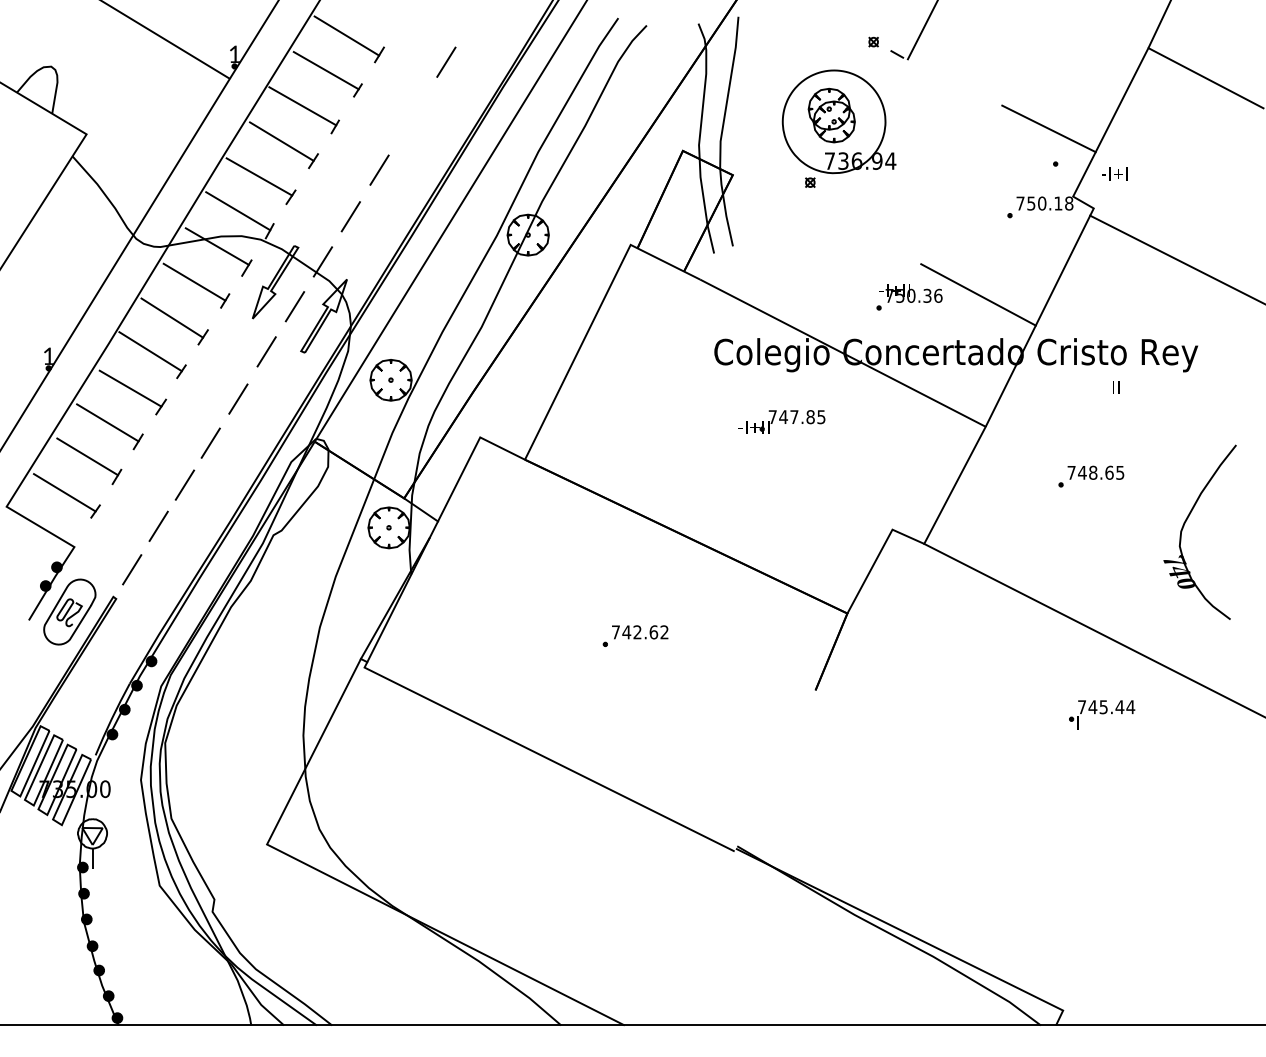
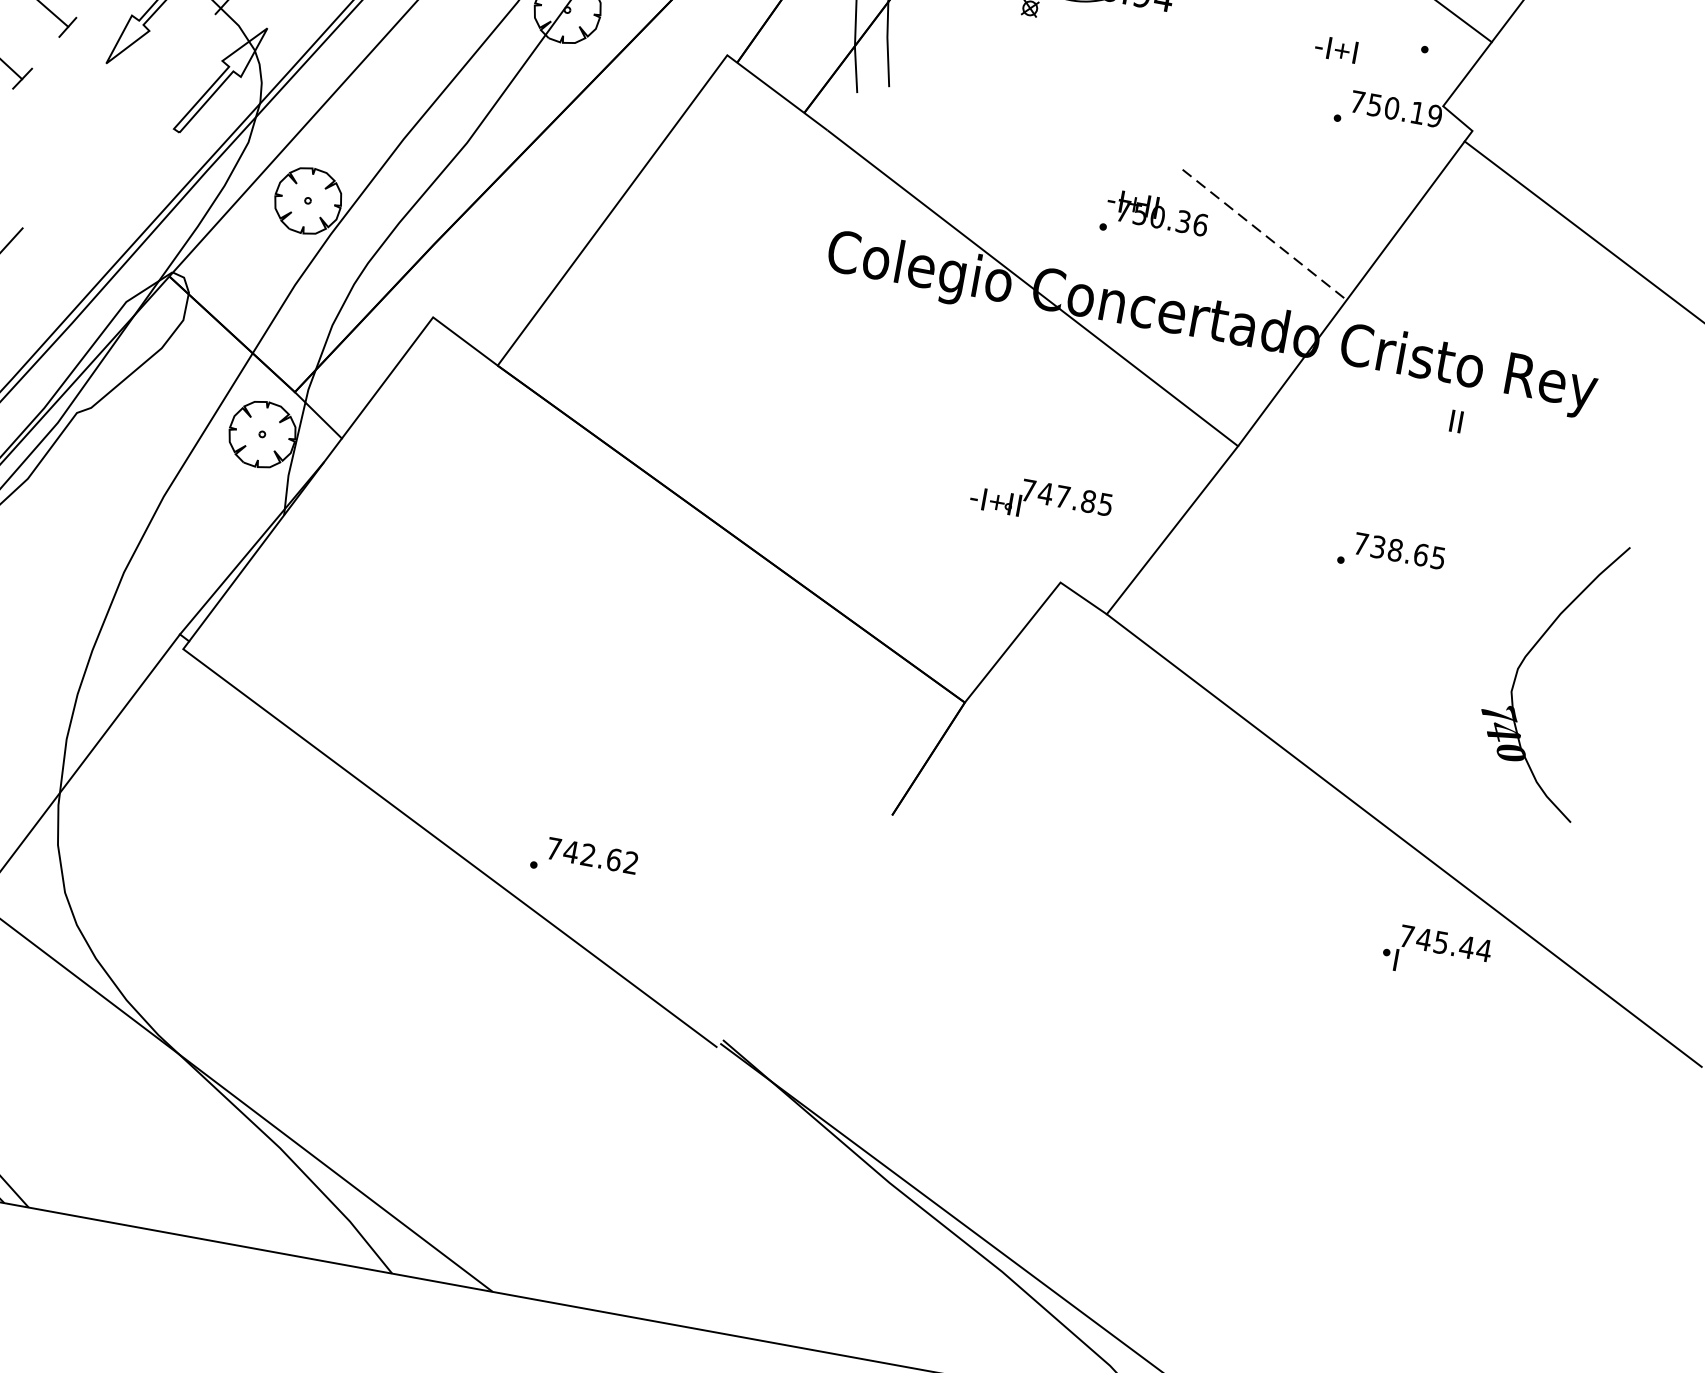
text: (1114, 173) -> (1336, 48), moved
text: (1069, 203) -> (1435, 116), 750.18 -> 750.19
line: (978, 295) -> (1264, 235), solid -> dashed
line: (294, 306) -> (176, 56), removed
line: (266, 351) -> (118, 119), removed
line: (238, 398) -> (60, 185), removed
part: (781, 421) -> (1041, 500), moved
text: (1082, 472) -> (1378, 546), 748.65 -> 738.65
part: (635, 635) -> (584, 859), moved
part: (1102, 714) -> (1437, 953), moved

